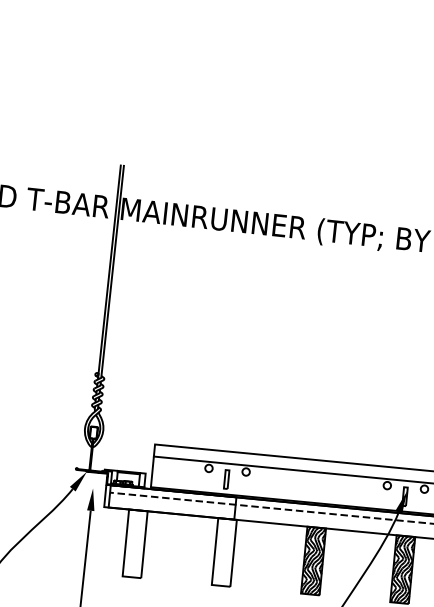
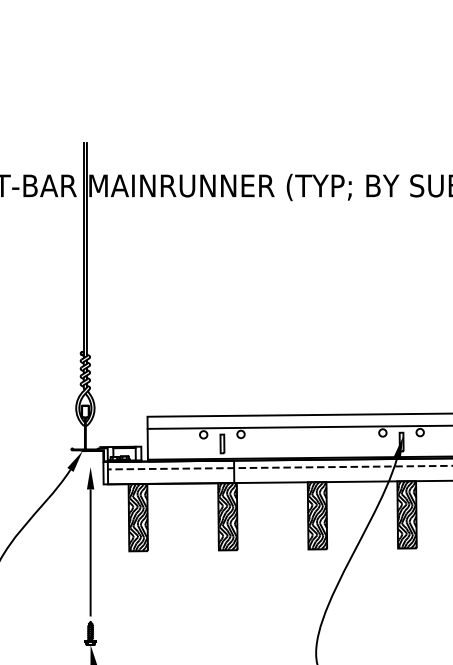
hatch: (134, 543) -> (137, 517), added
hatch: (223, 552) -> (227, 516), added

